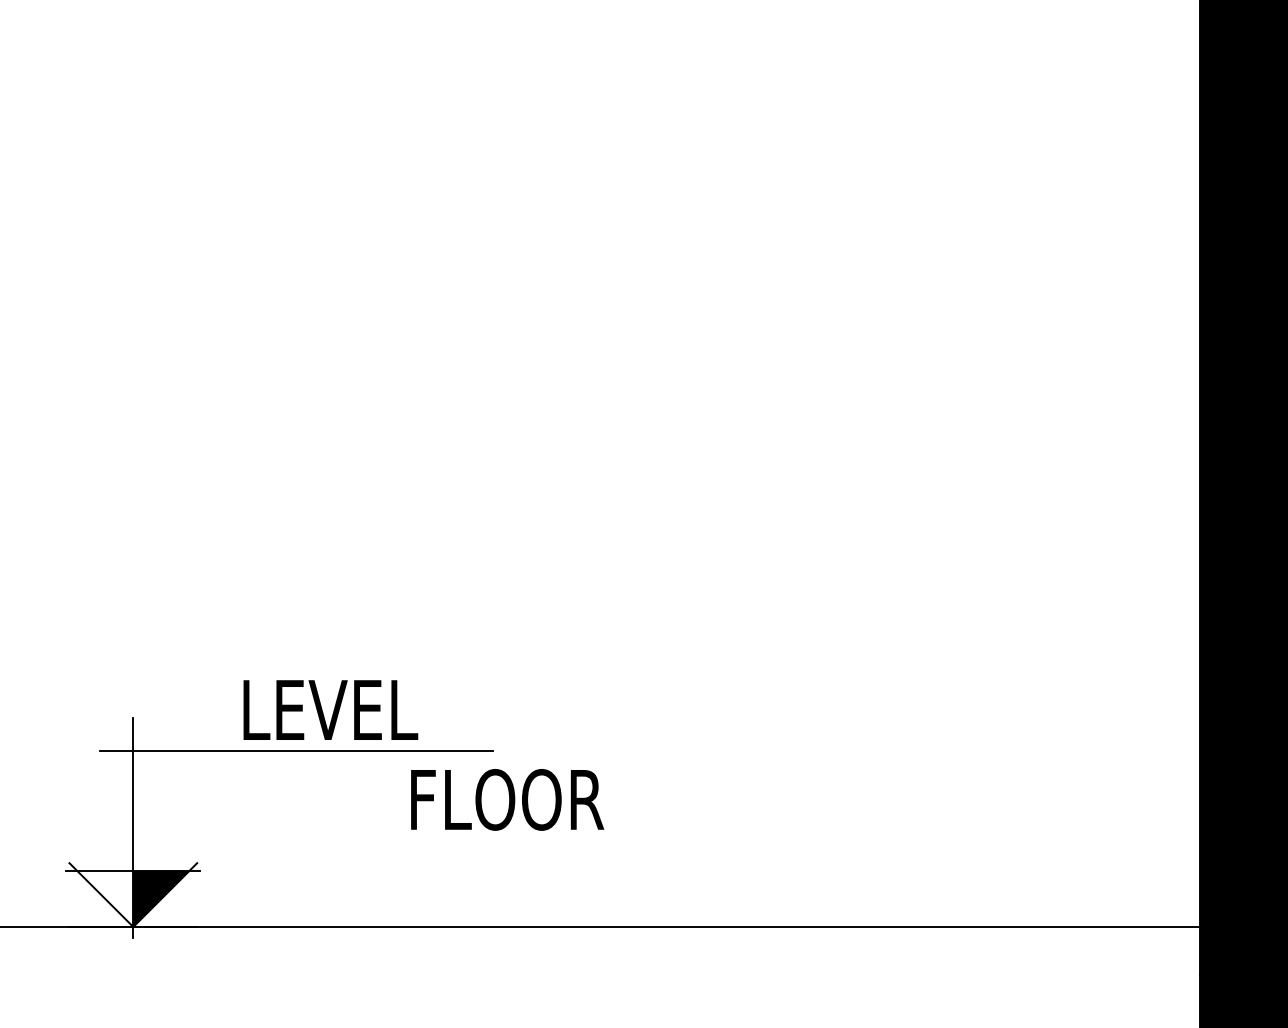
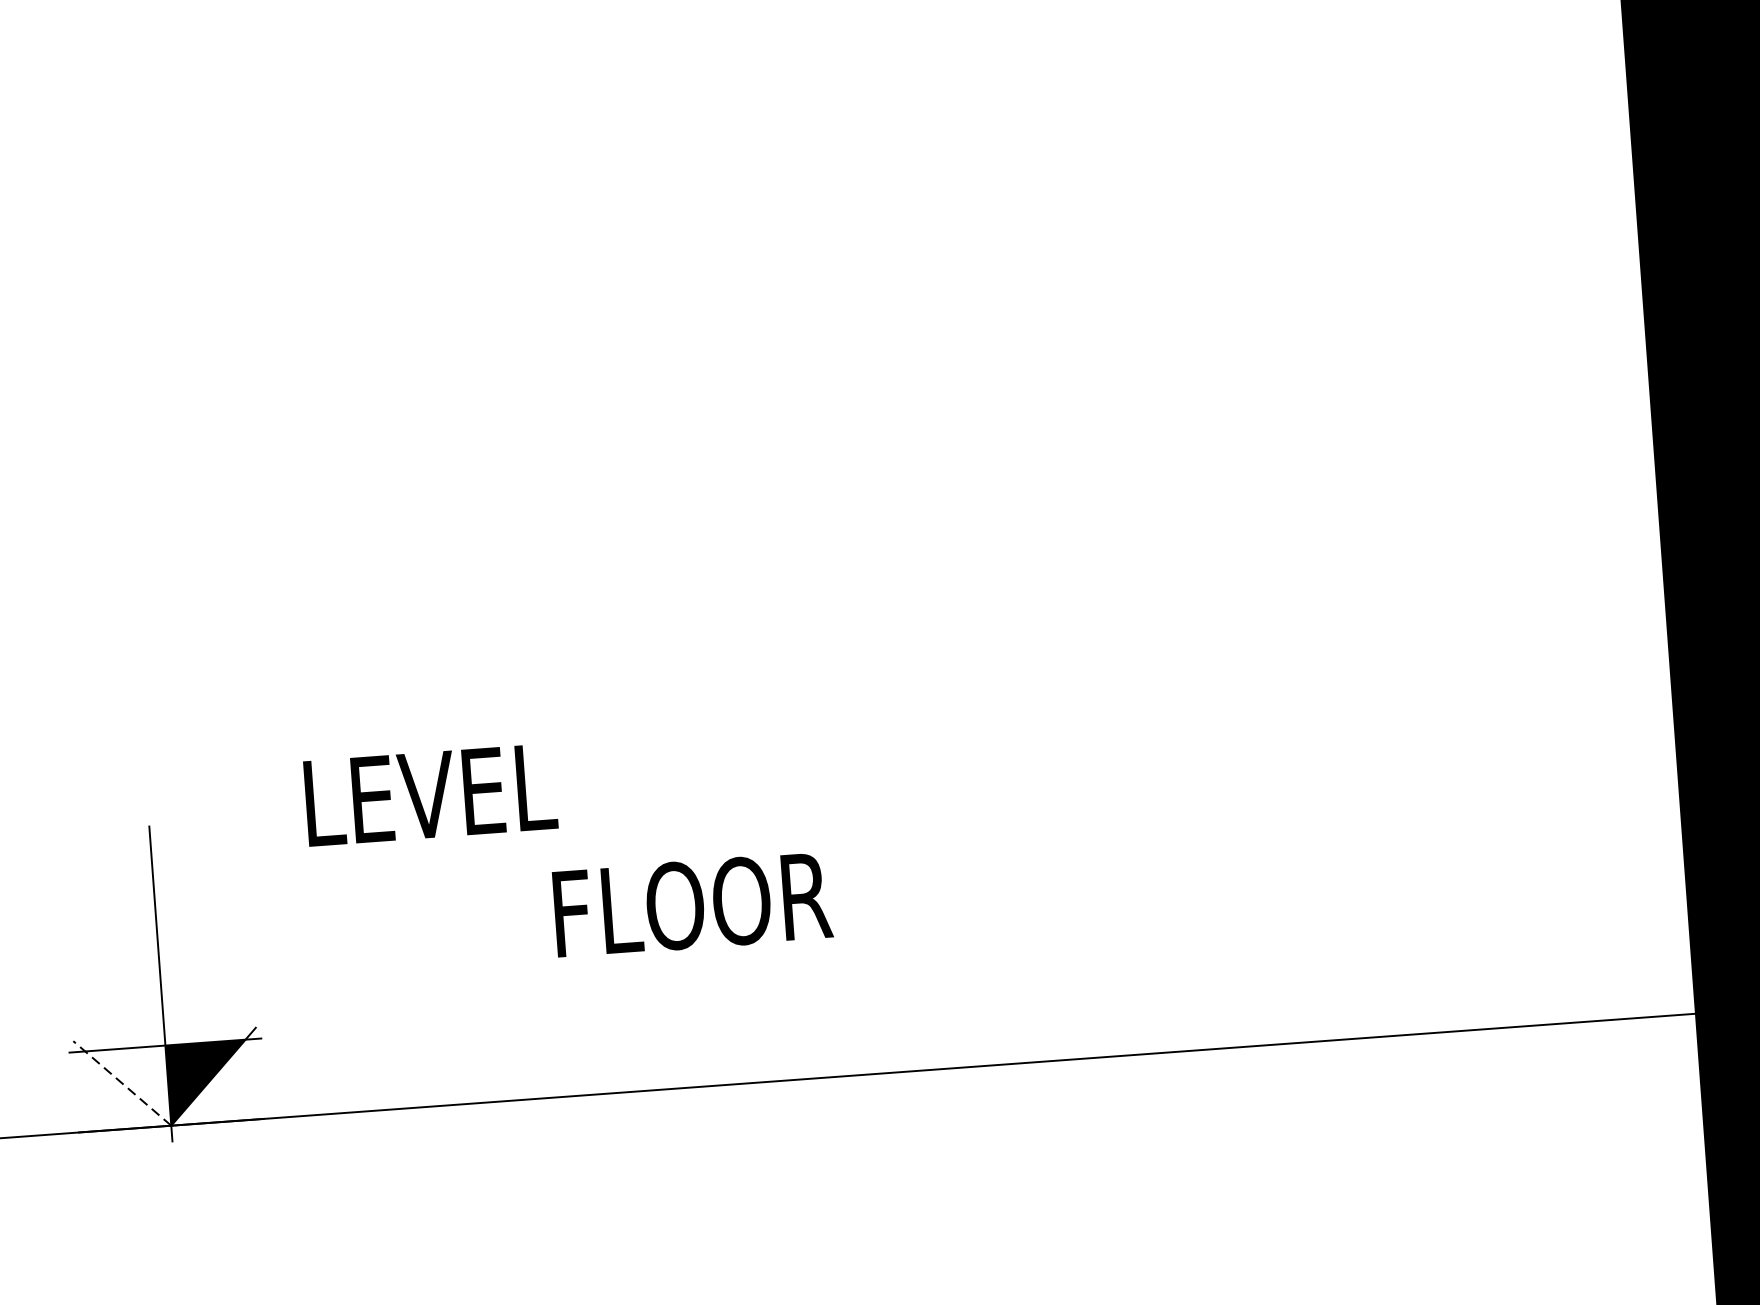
line: (295, 751) -> (384, 857), removed
line: (101, 894) -> (122, 1082), solid -> dashed

